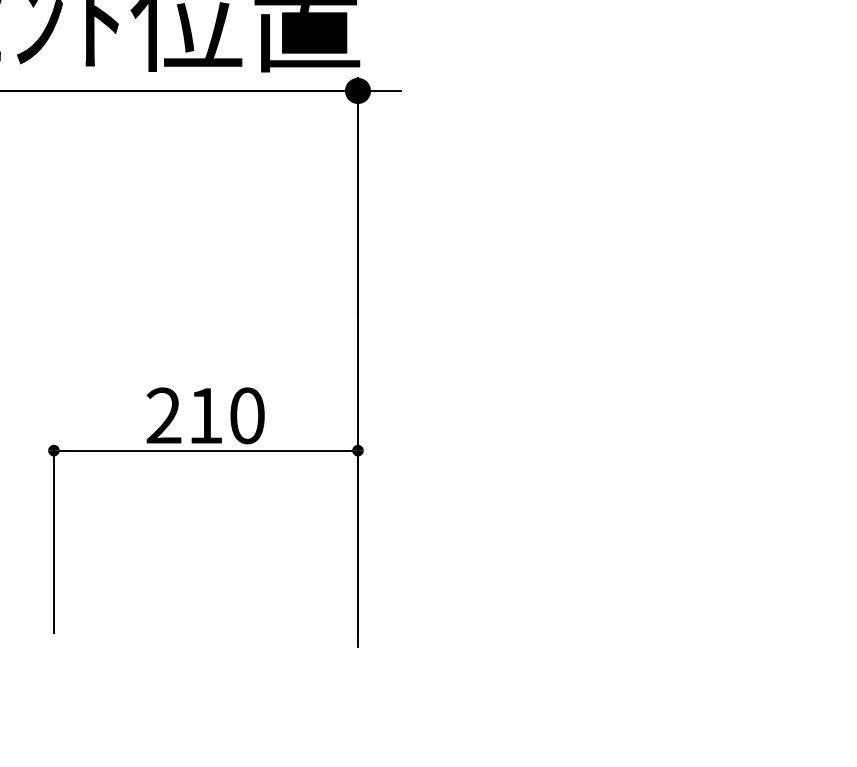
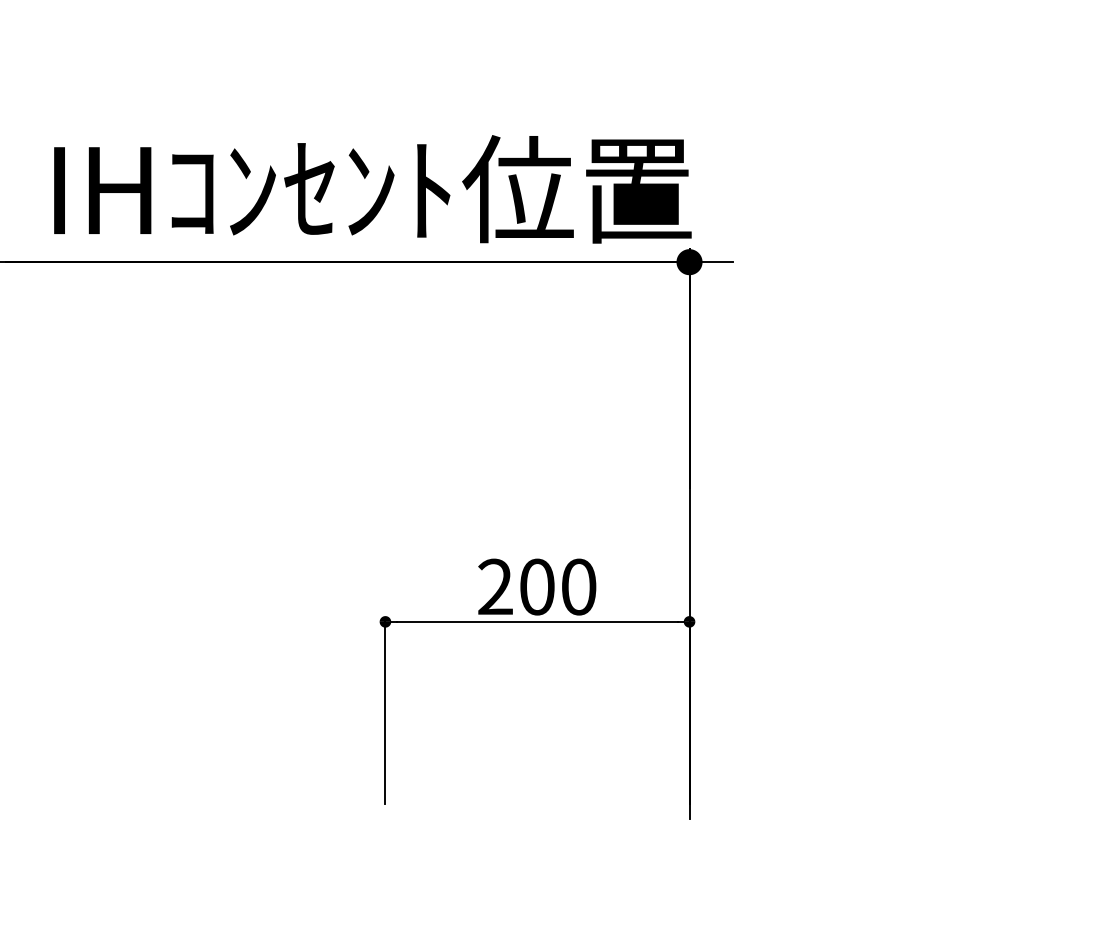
text: (205, 415) -> (537, 586), 210 -> 200

